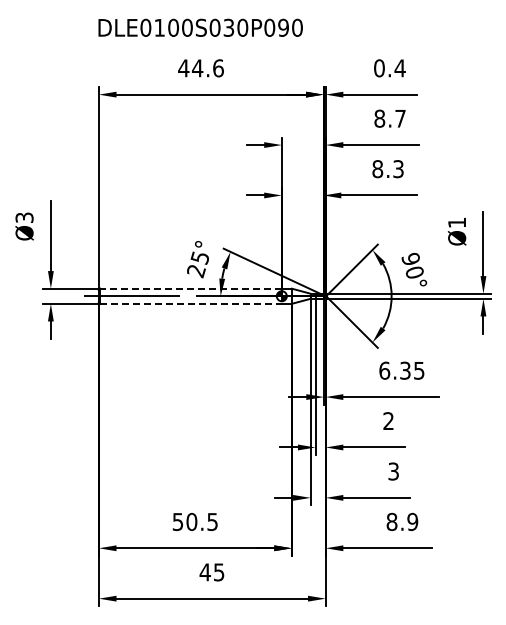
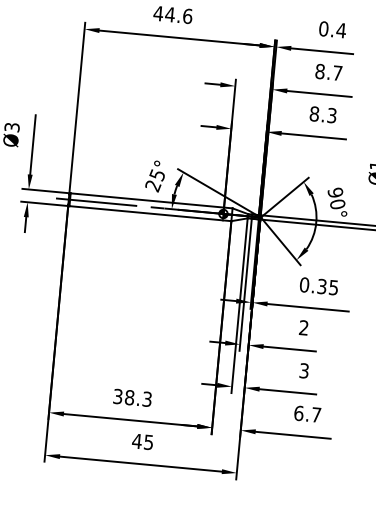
line: (191, 288) -> (147, 200), dashed -> solid
line: (191, 303) -> (146, 213), dashed -> solid
text: (384, 370) -> (304, 284), 6.35 -> 0.35
text: (195, 521) -> (132, 397), 50.5 -> 38.3
text: (402, 521) -> (307, 413), 8.9 -> 6.7

